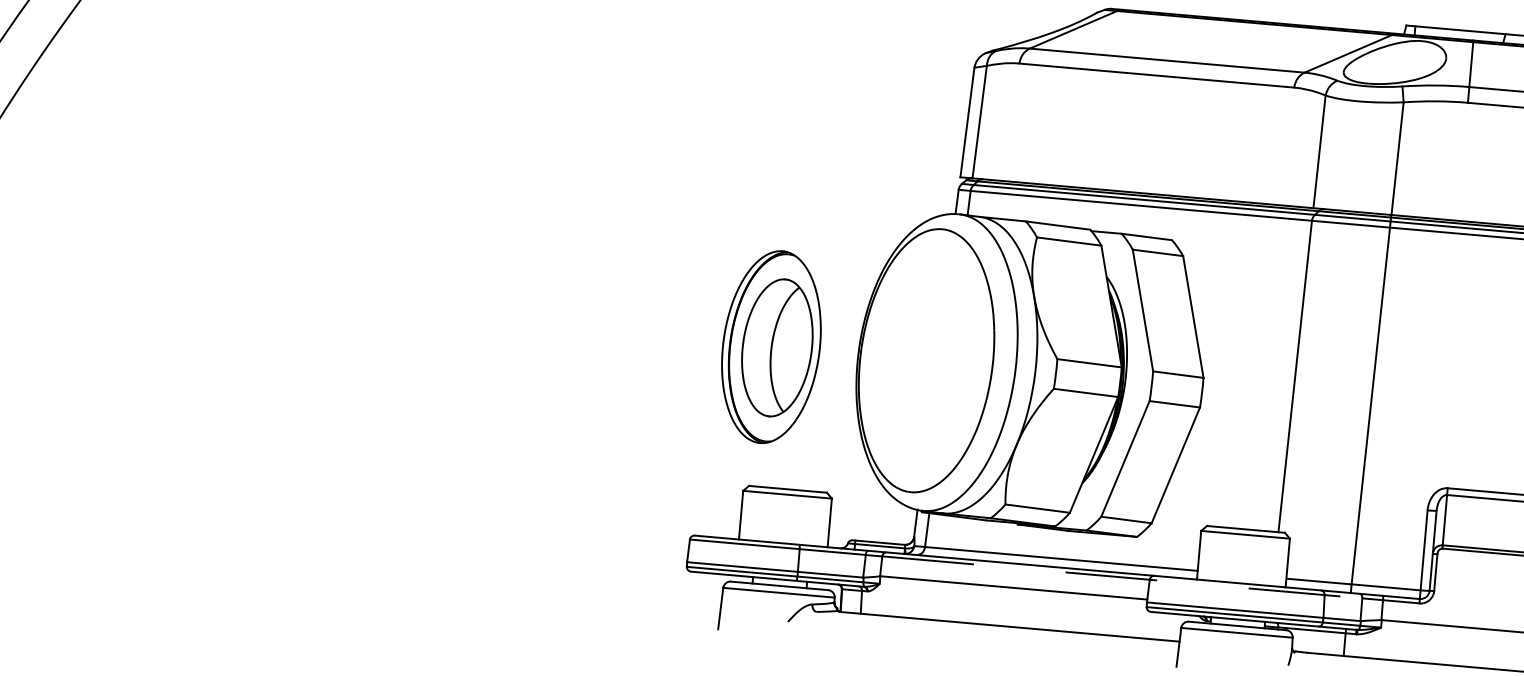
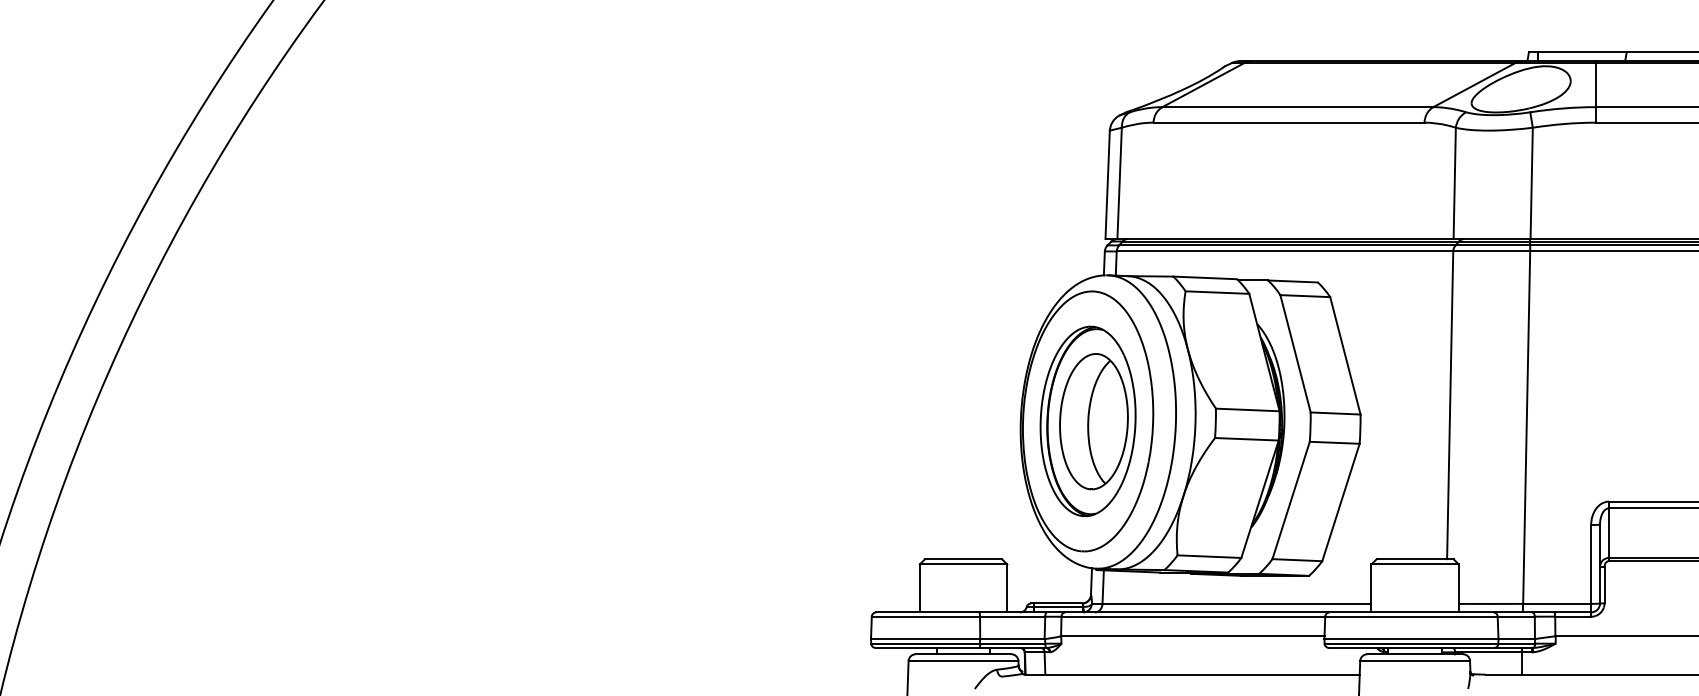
part: (770, 347) -> (1087, 421), moved
line: (1122, 577) -> (1298, 616), dashed -> solid

